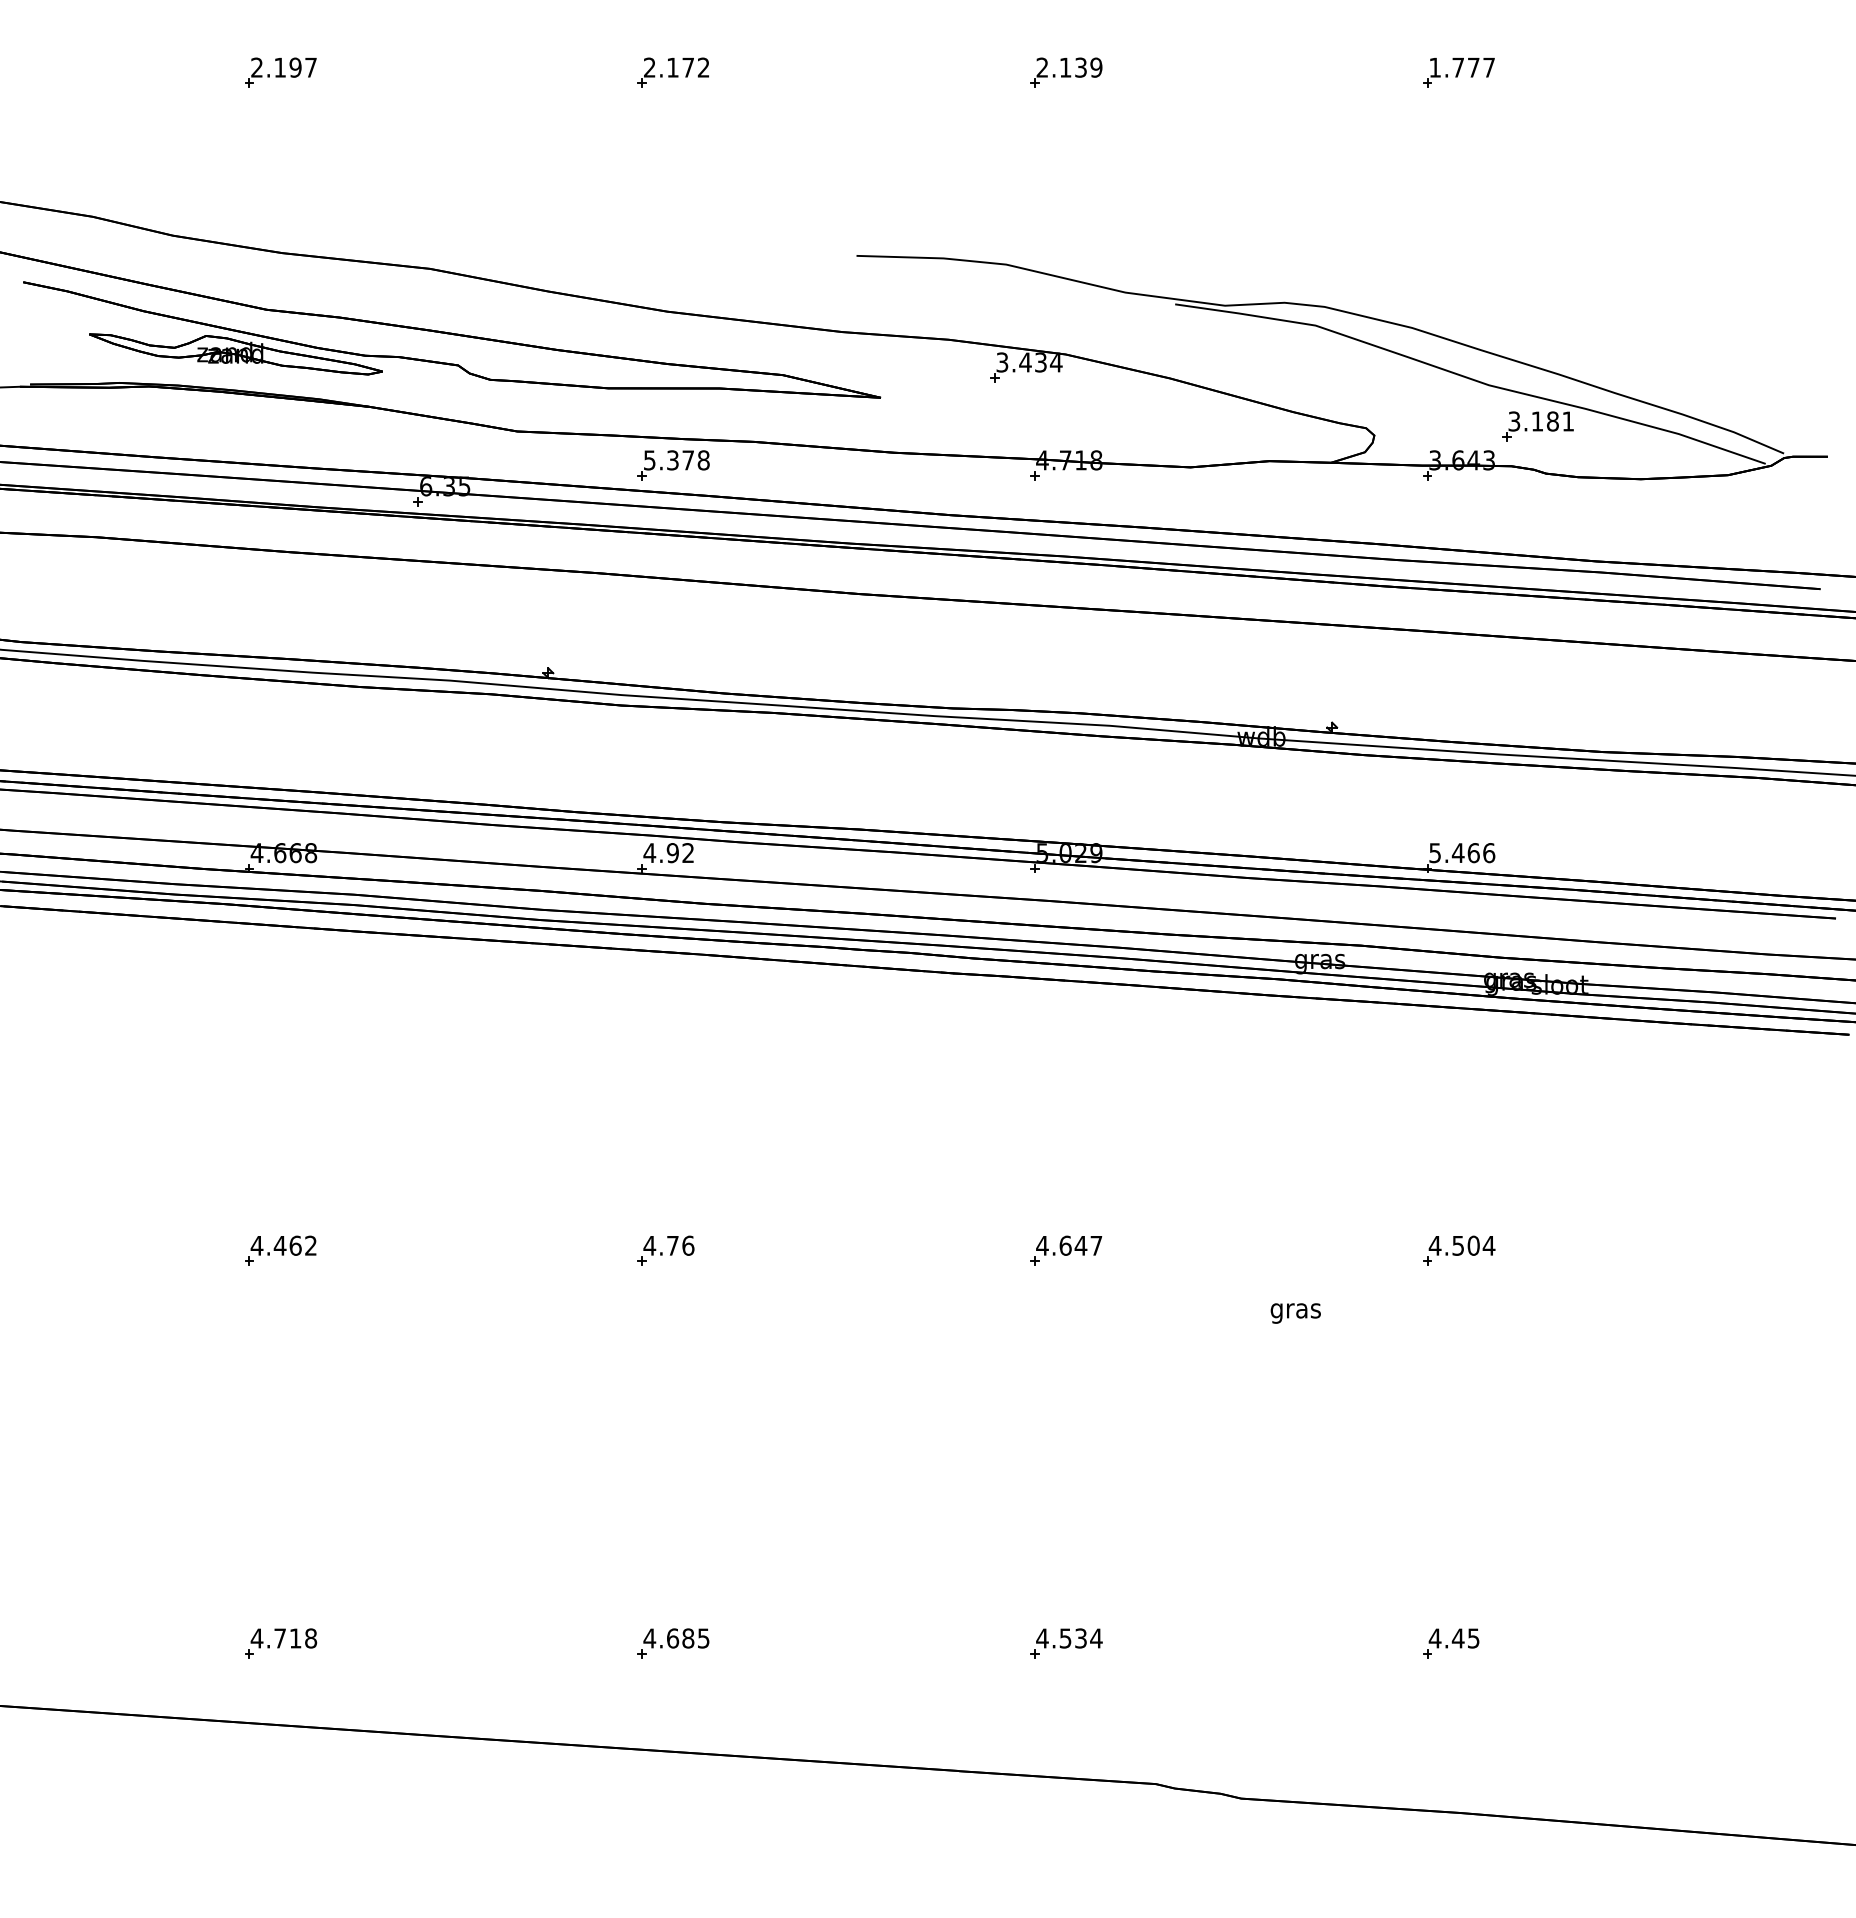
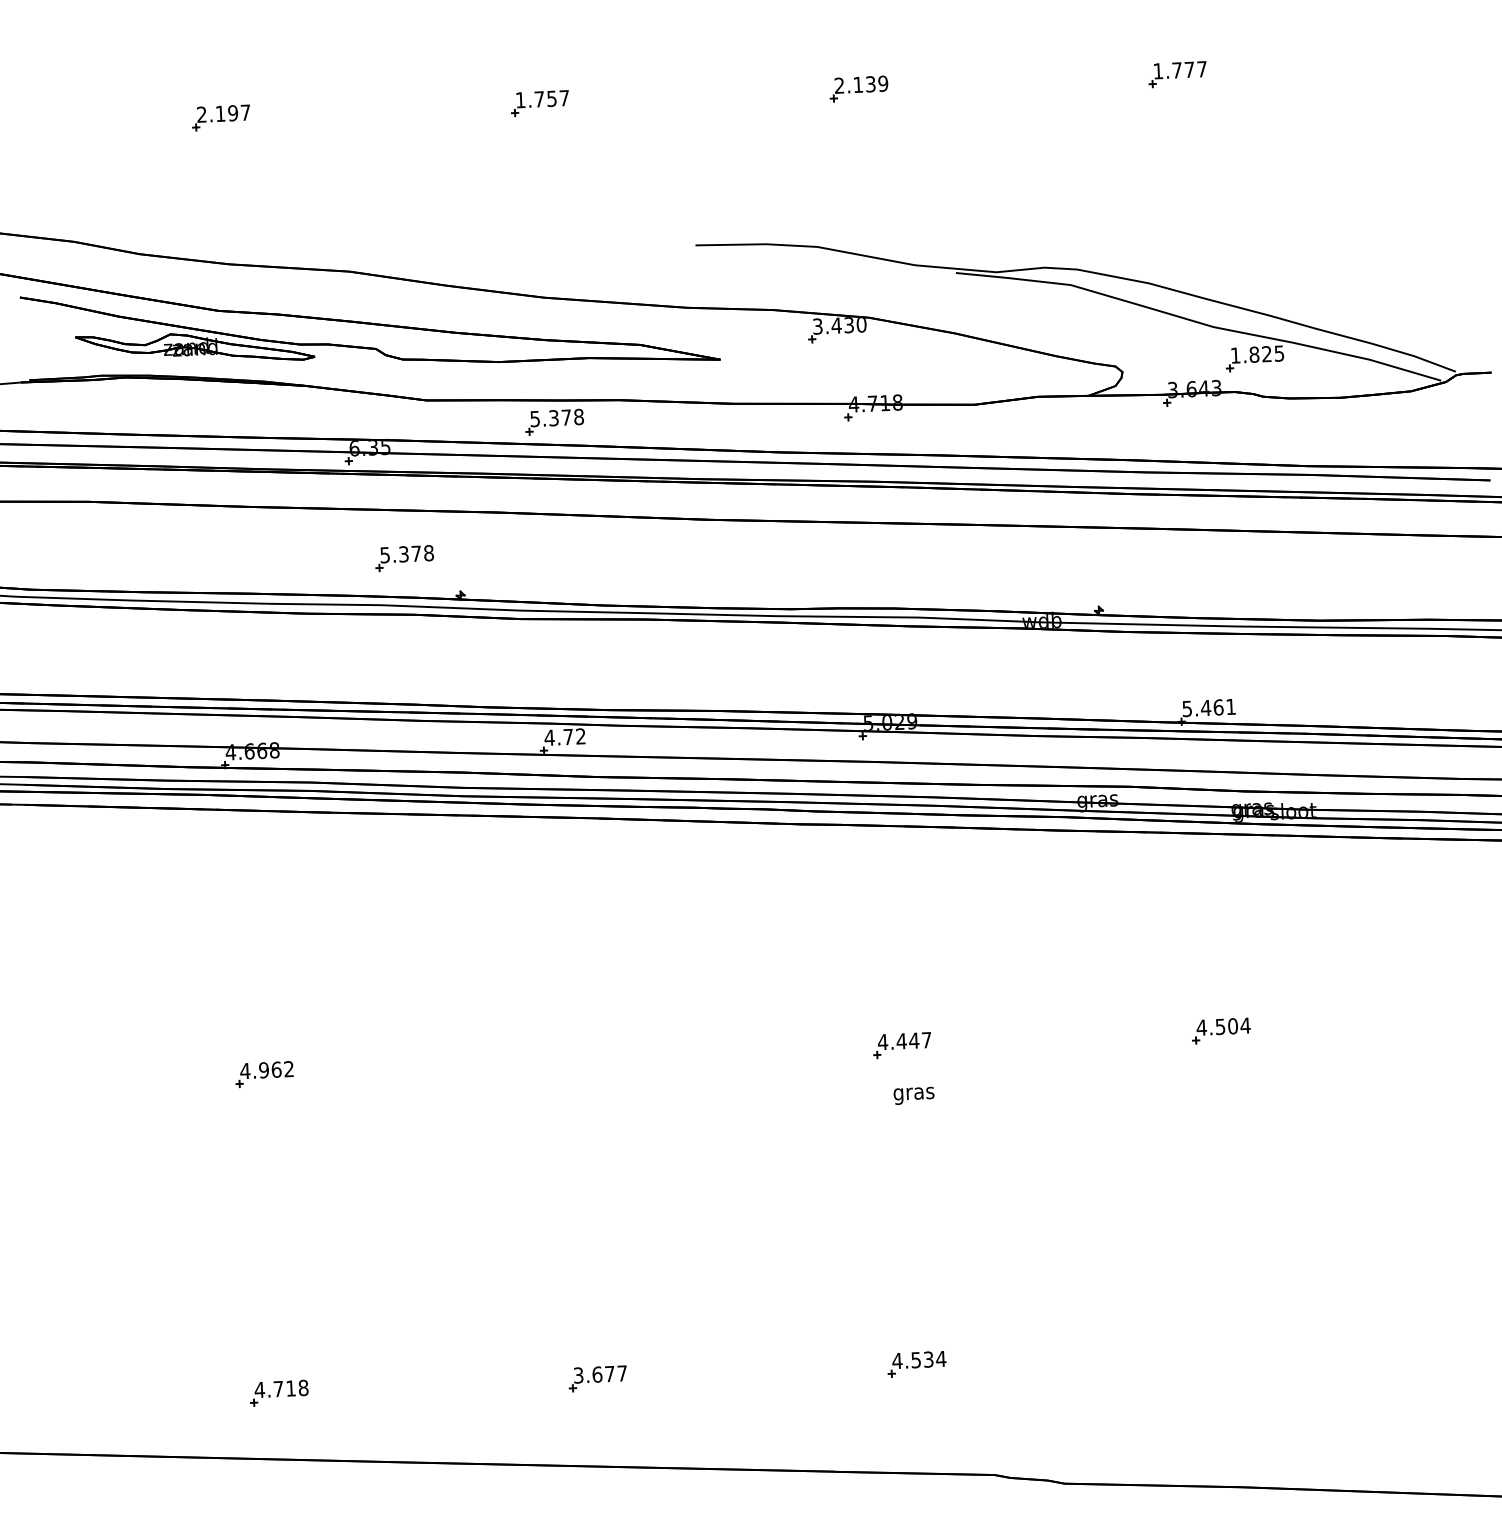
text: (676, 67) -> (542, 99), 2.172 -> 1.757
text: (1055, 362) -> (860, 324), 3.434 -> 3.430
text: (1540, 421) -> (1256, 354), 3.181 -> 1.825
part: (481, 624) -> (404, 558), added
text: (672, 853) -> (568, 737), 4.92 -> 4.72
text: (1489, 853) -> (1231, 707), 5.466 -> 5.461
text: (279, 1245) -> (263, 1070), 4.462 -> 4.962
text: (1065, 1245) -> (901, 1041), 4.647 -> 4.447
part: (665, 1250) -> (577, 1059), removed
text: (1295, 1313) -> (913, 1095), moved
text: (676, 1638) -> (600, 1374), 4.685 -> 3.677
part: (1451, 1643) -> (1229, 1350), removed

